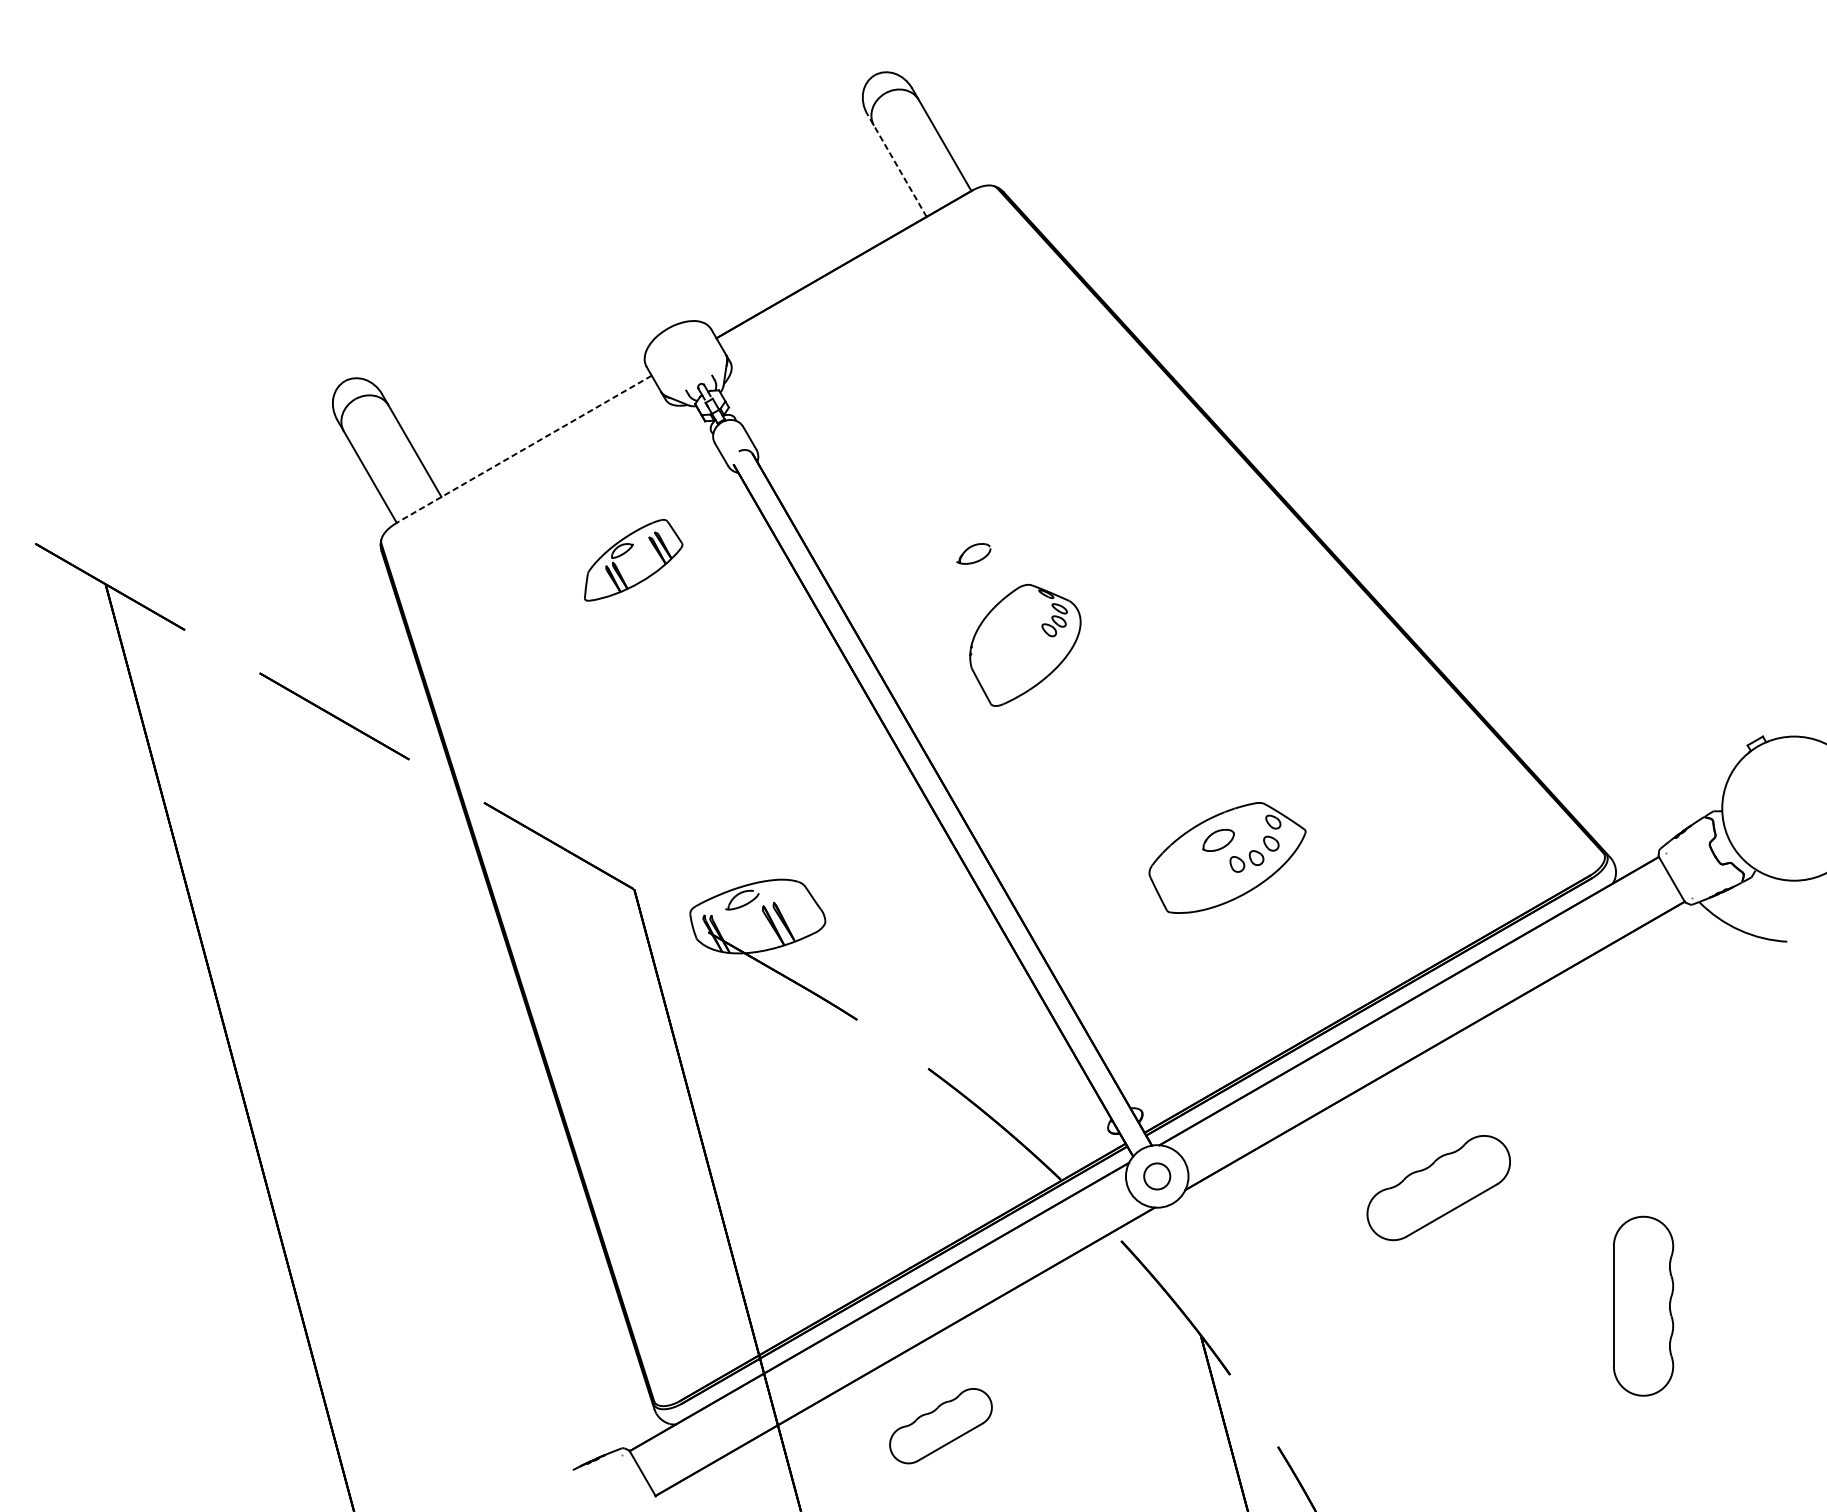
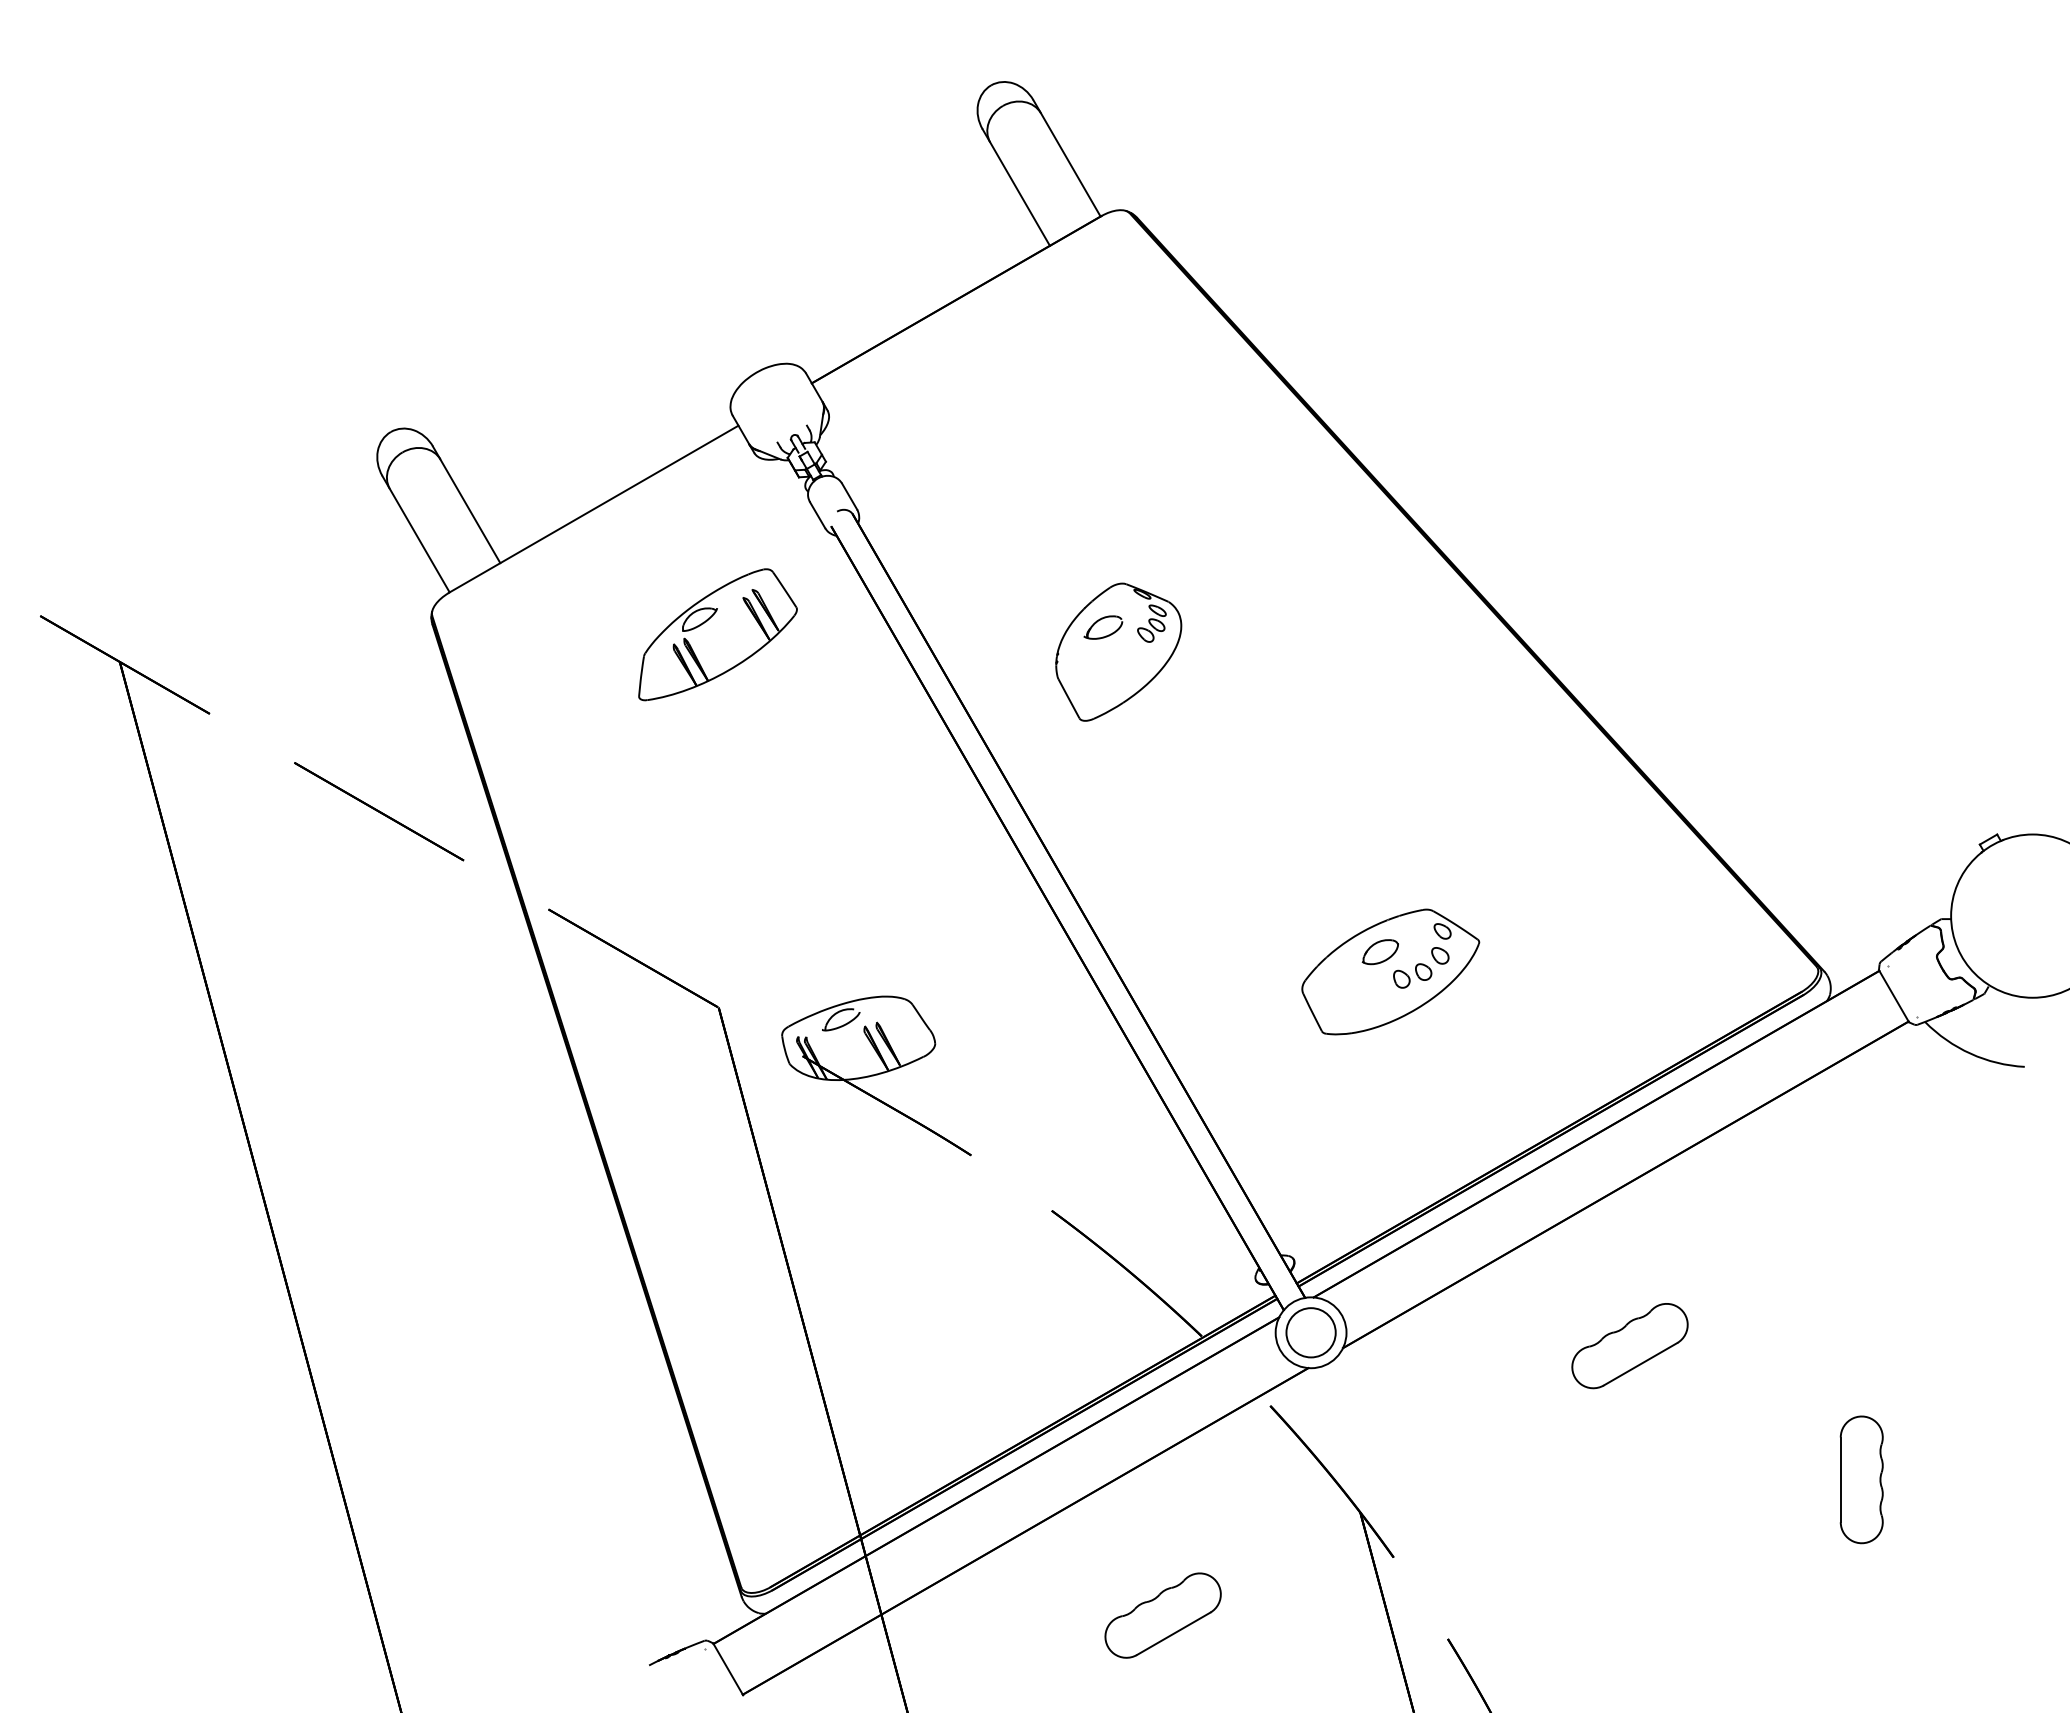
line: (897, 165) -> (1016, 187), dashed -> solid
line: (523, 449) -> (593, 509), dashed -> solid
part: (633, 560) -> (717, 634), size x1.43
part: (1025, 644) -> (1118, 651), moved
circle: (1156, 1176) -> (1310, 1332), size x1.67
part: (1438, 1188) -> (1629, 1346), size x0.71
part: (1643, 1305) -> (1861, 1479), size x0.62
part: (940, 1426) -> (1162, 1615), moved

